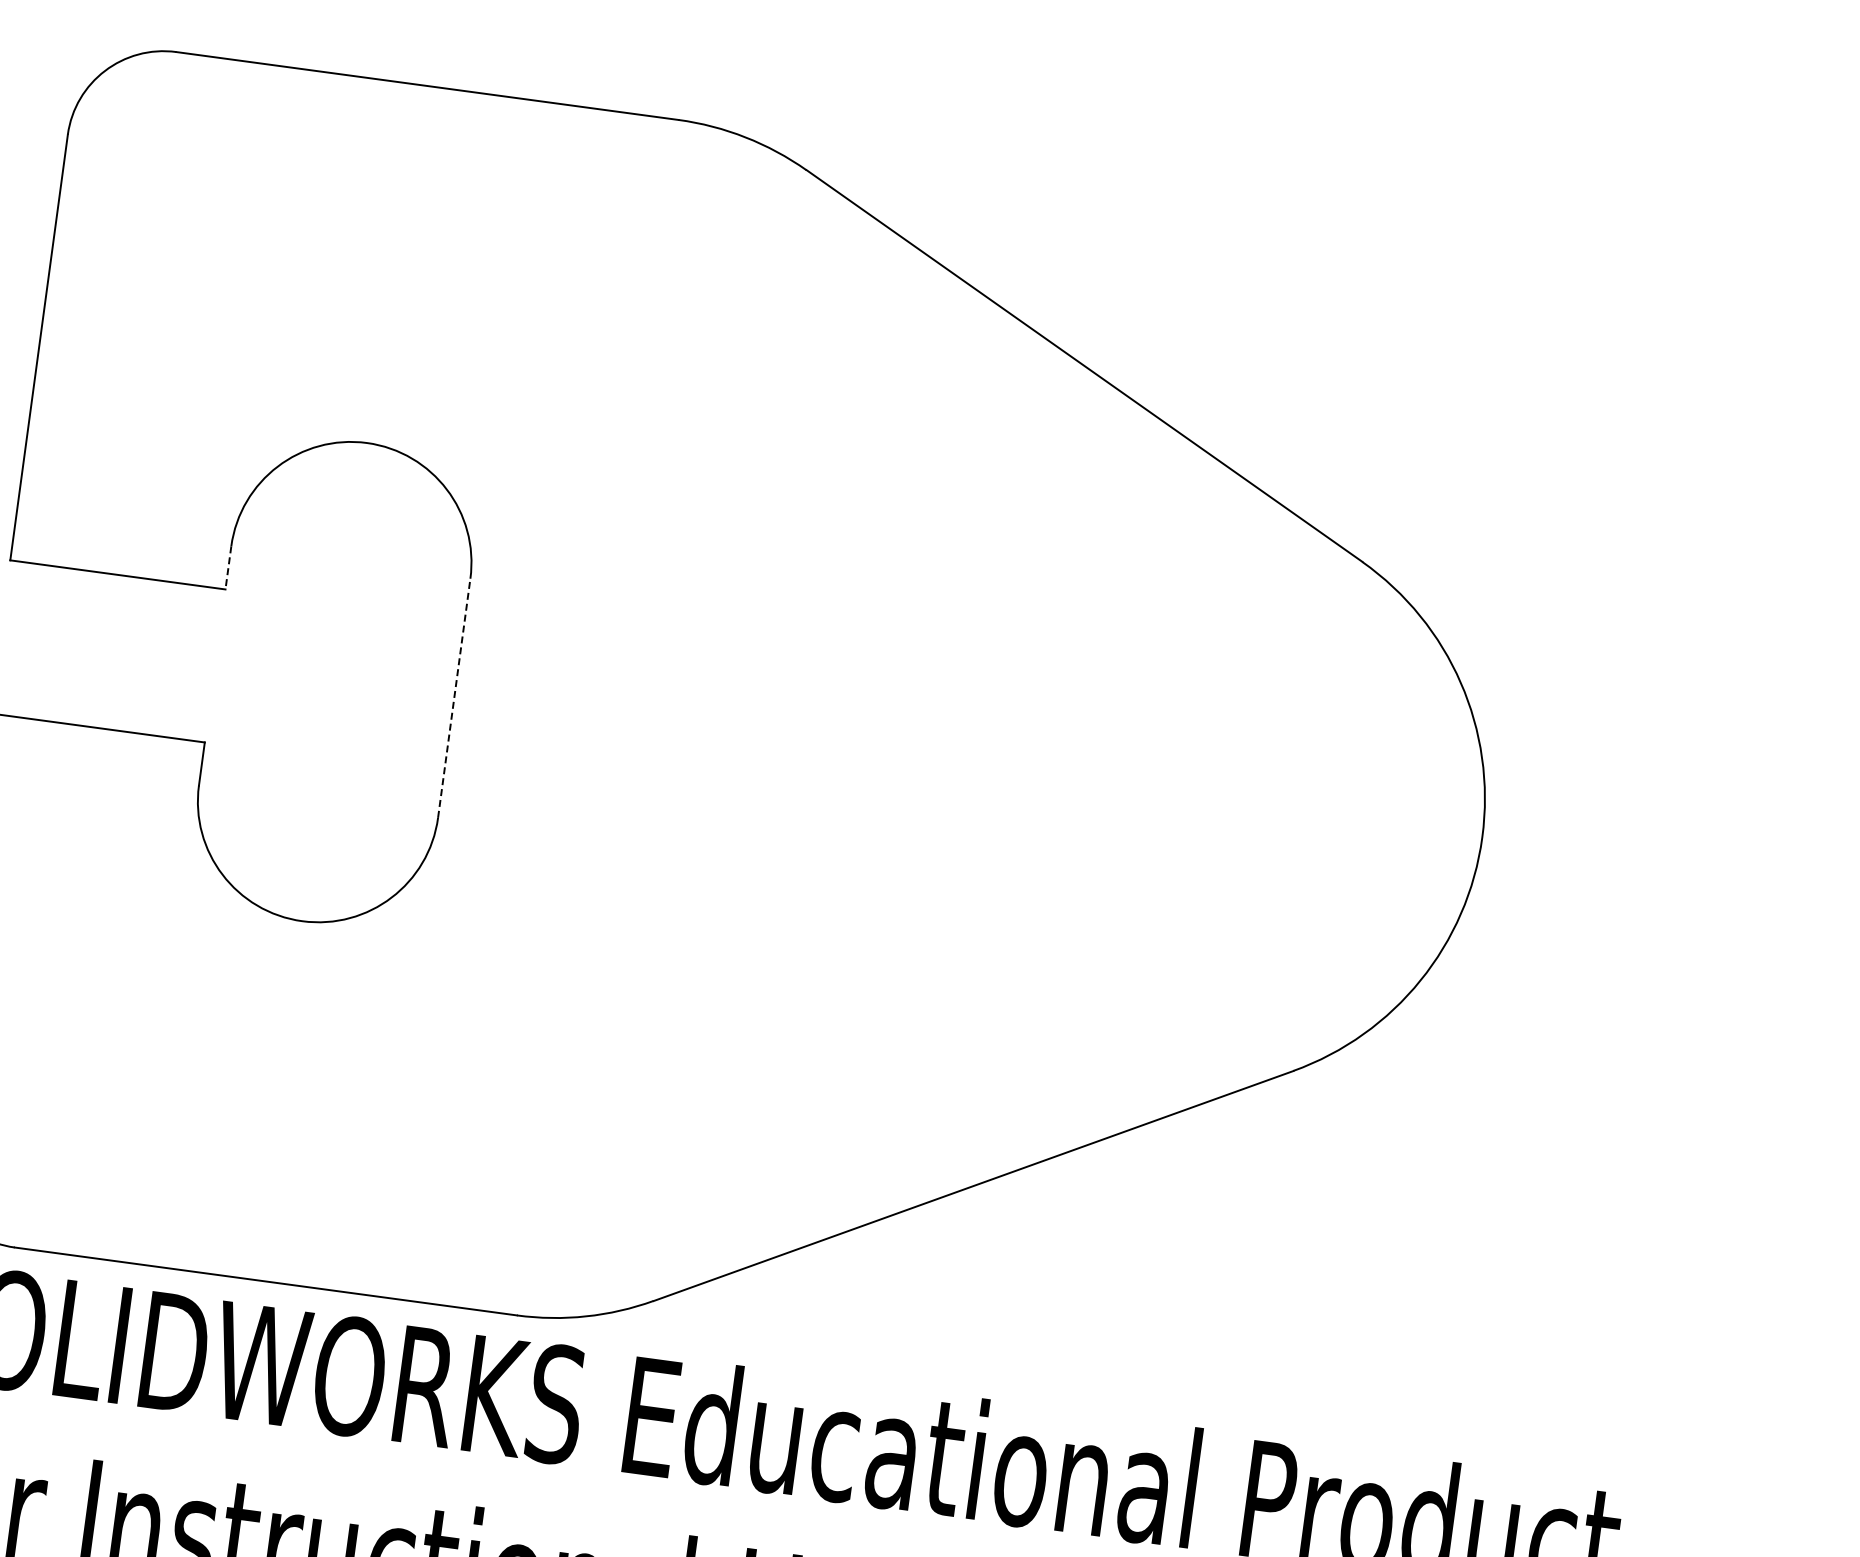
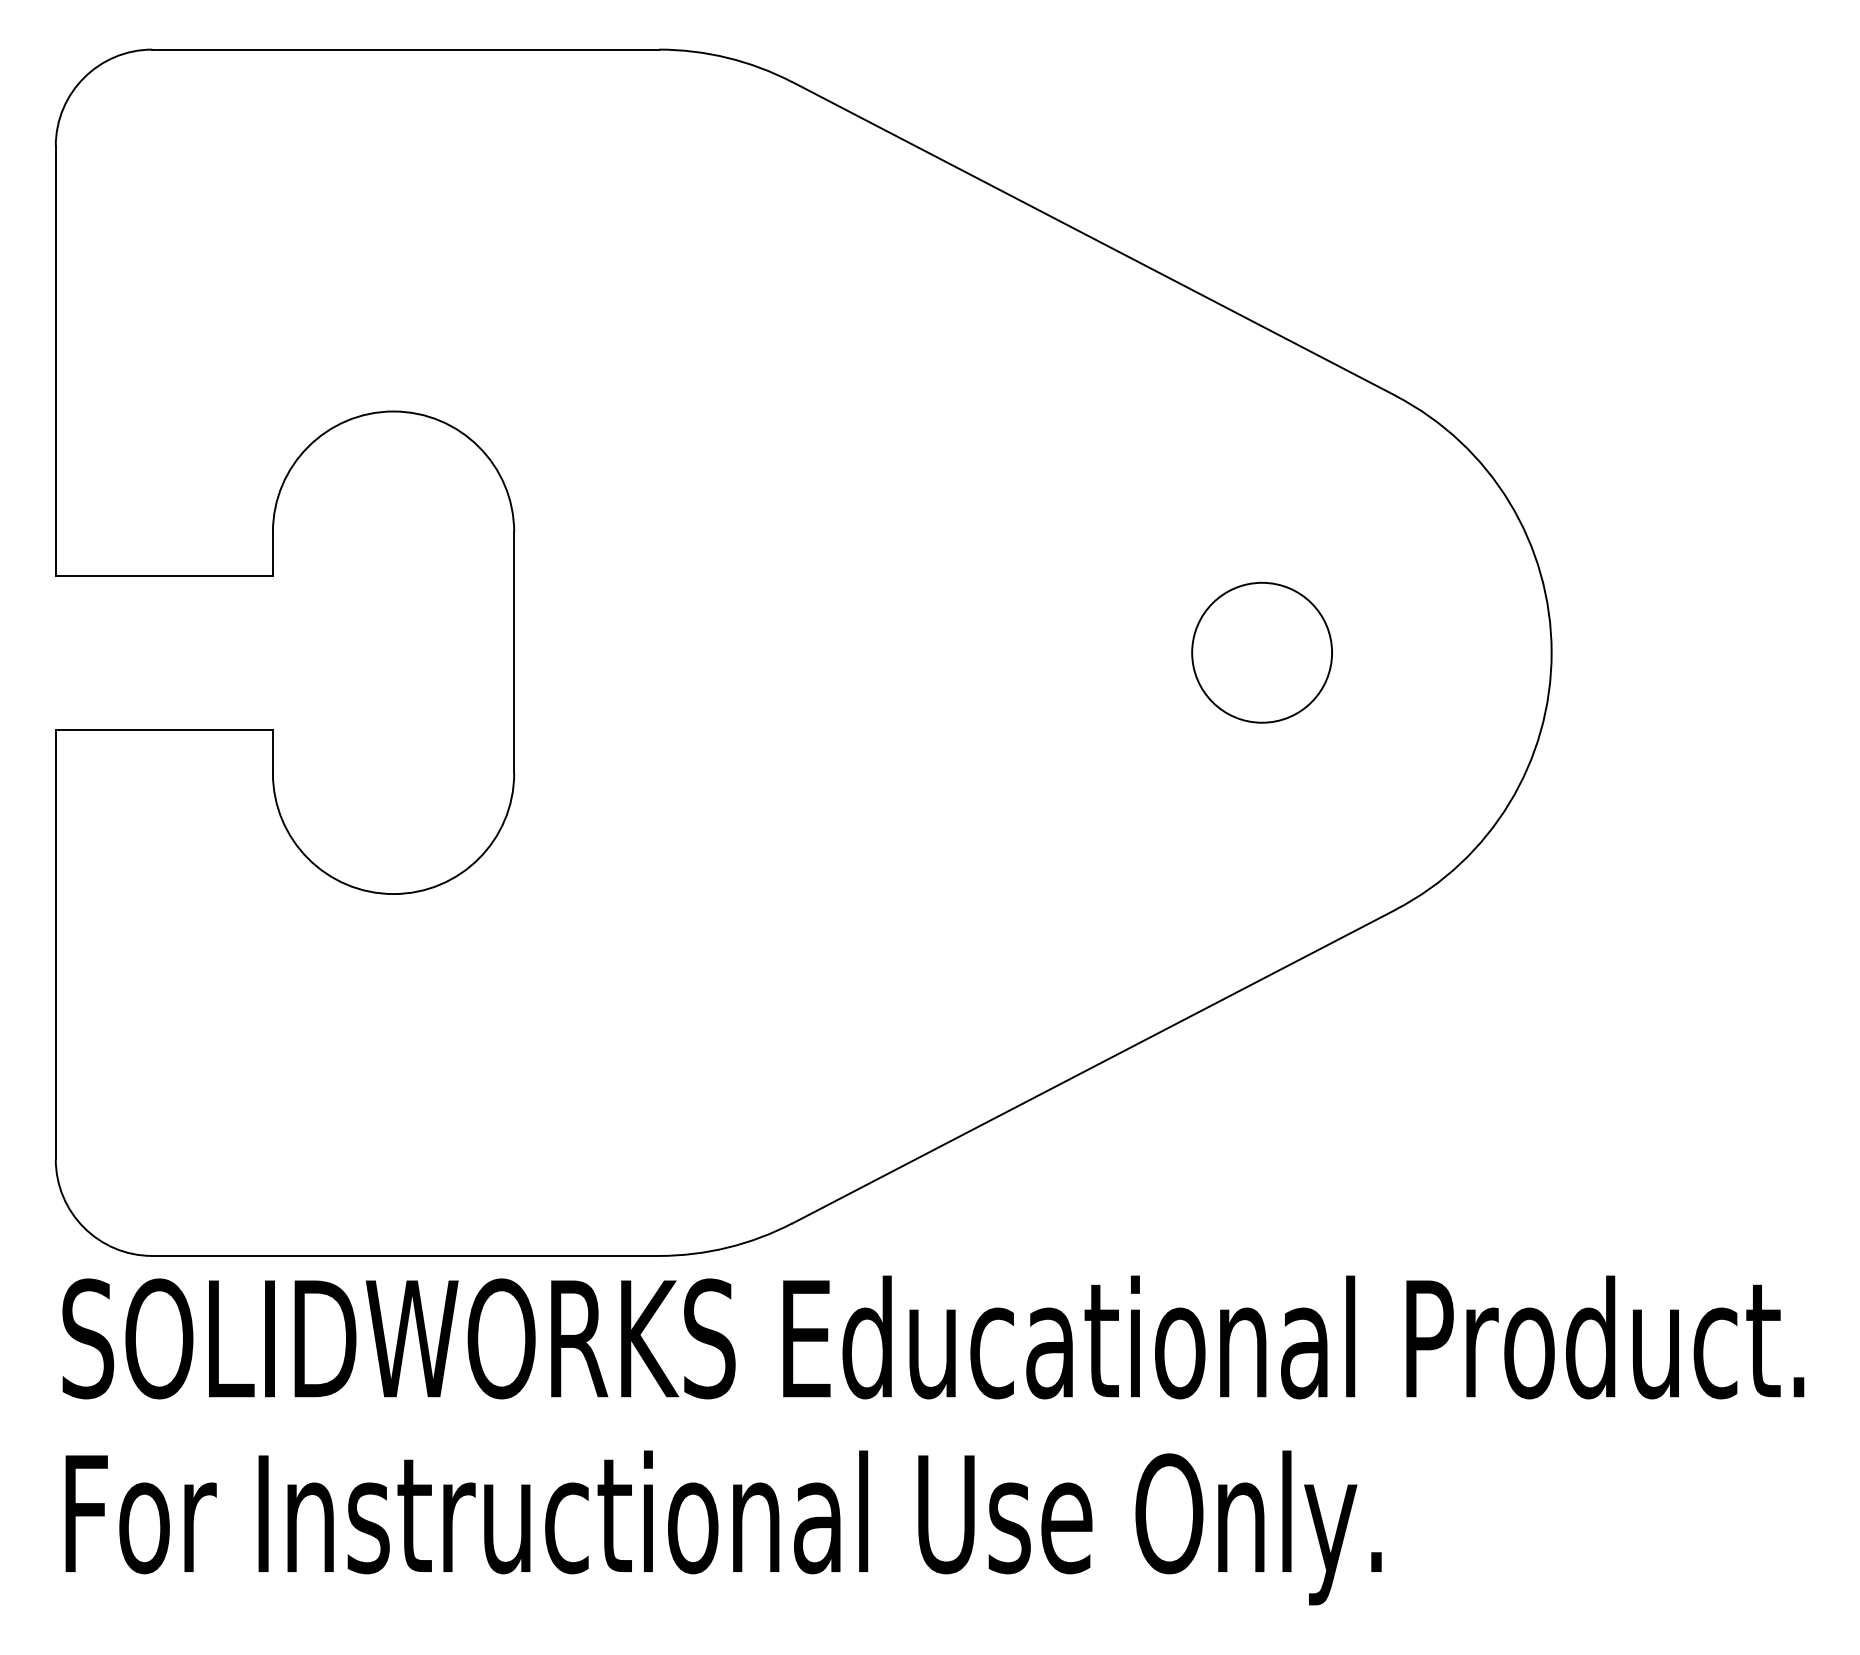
line: (228, 567) -> (272, 553), dashed -> solid
line: (454, 698) -> (514, 652), dashed -> solid
circle: (1194, 798) -> (1261, 652), added

